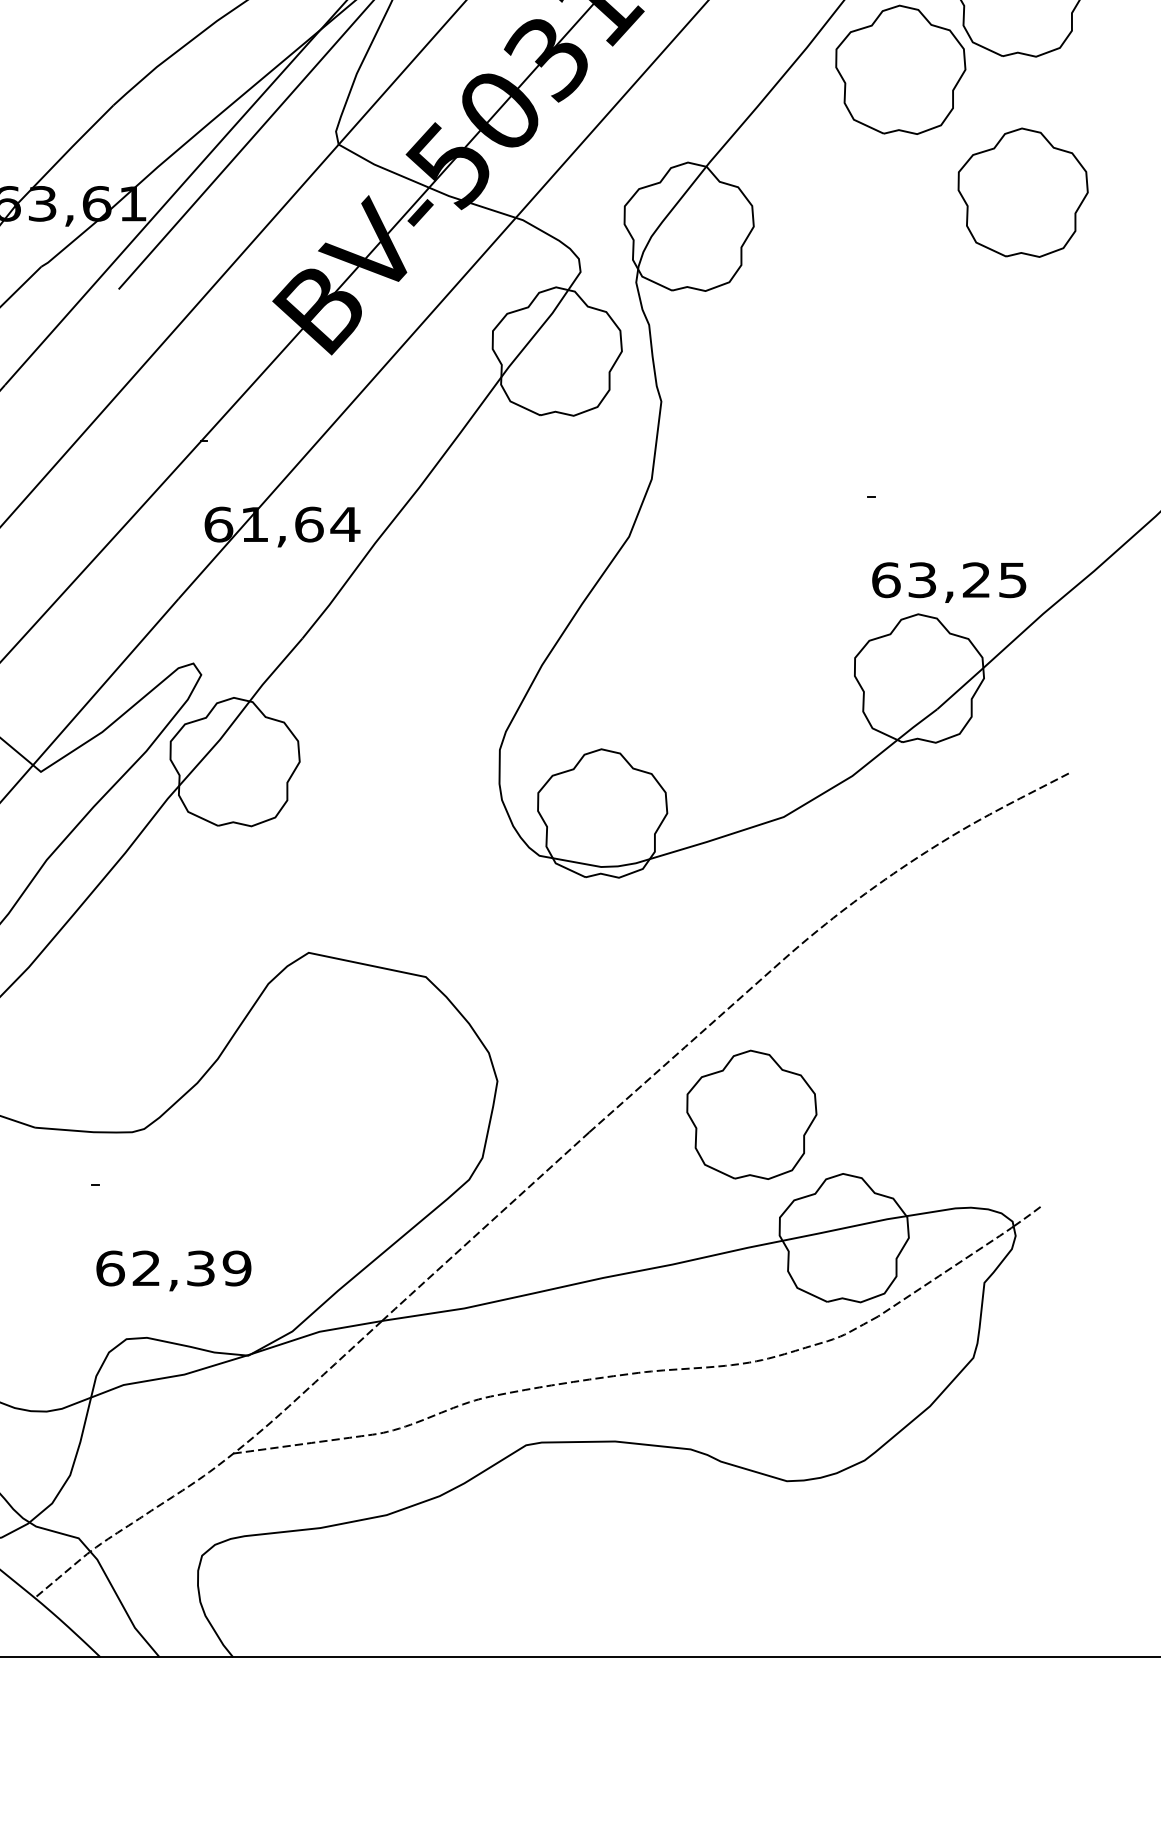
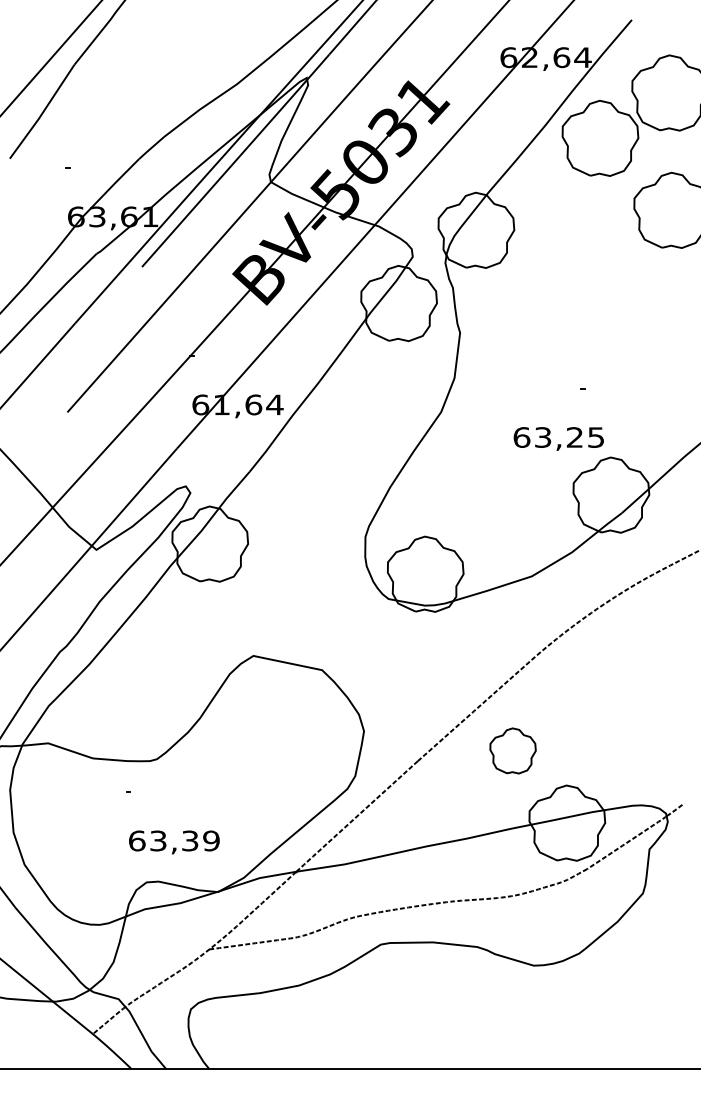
text: (948, 581) -> (558, 438), moved
part: (750, 1114) -> (512, 750), size x0.6
text: (146, 1267) -> (158, 840), 62,39 -> 63,39

